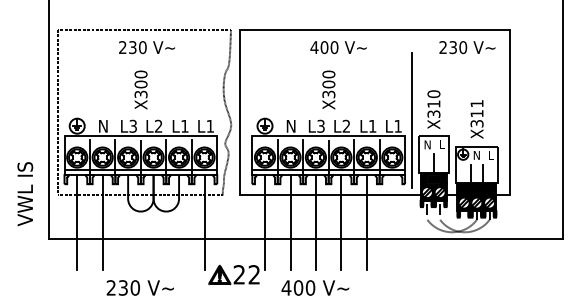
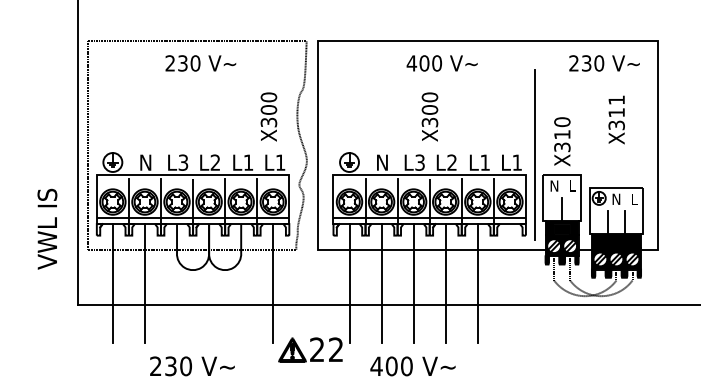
text: (140, 89) -> (268, 116), moved
text: (476, 119) -> (615, 120), moved
text: (25, 194) -> (47, 229), moved

